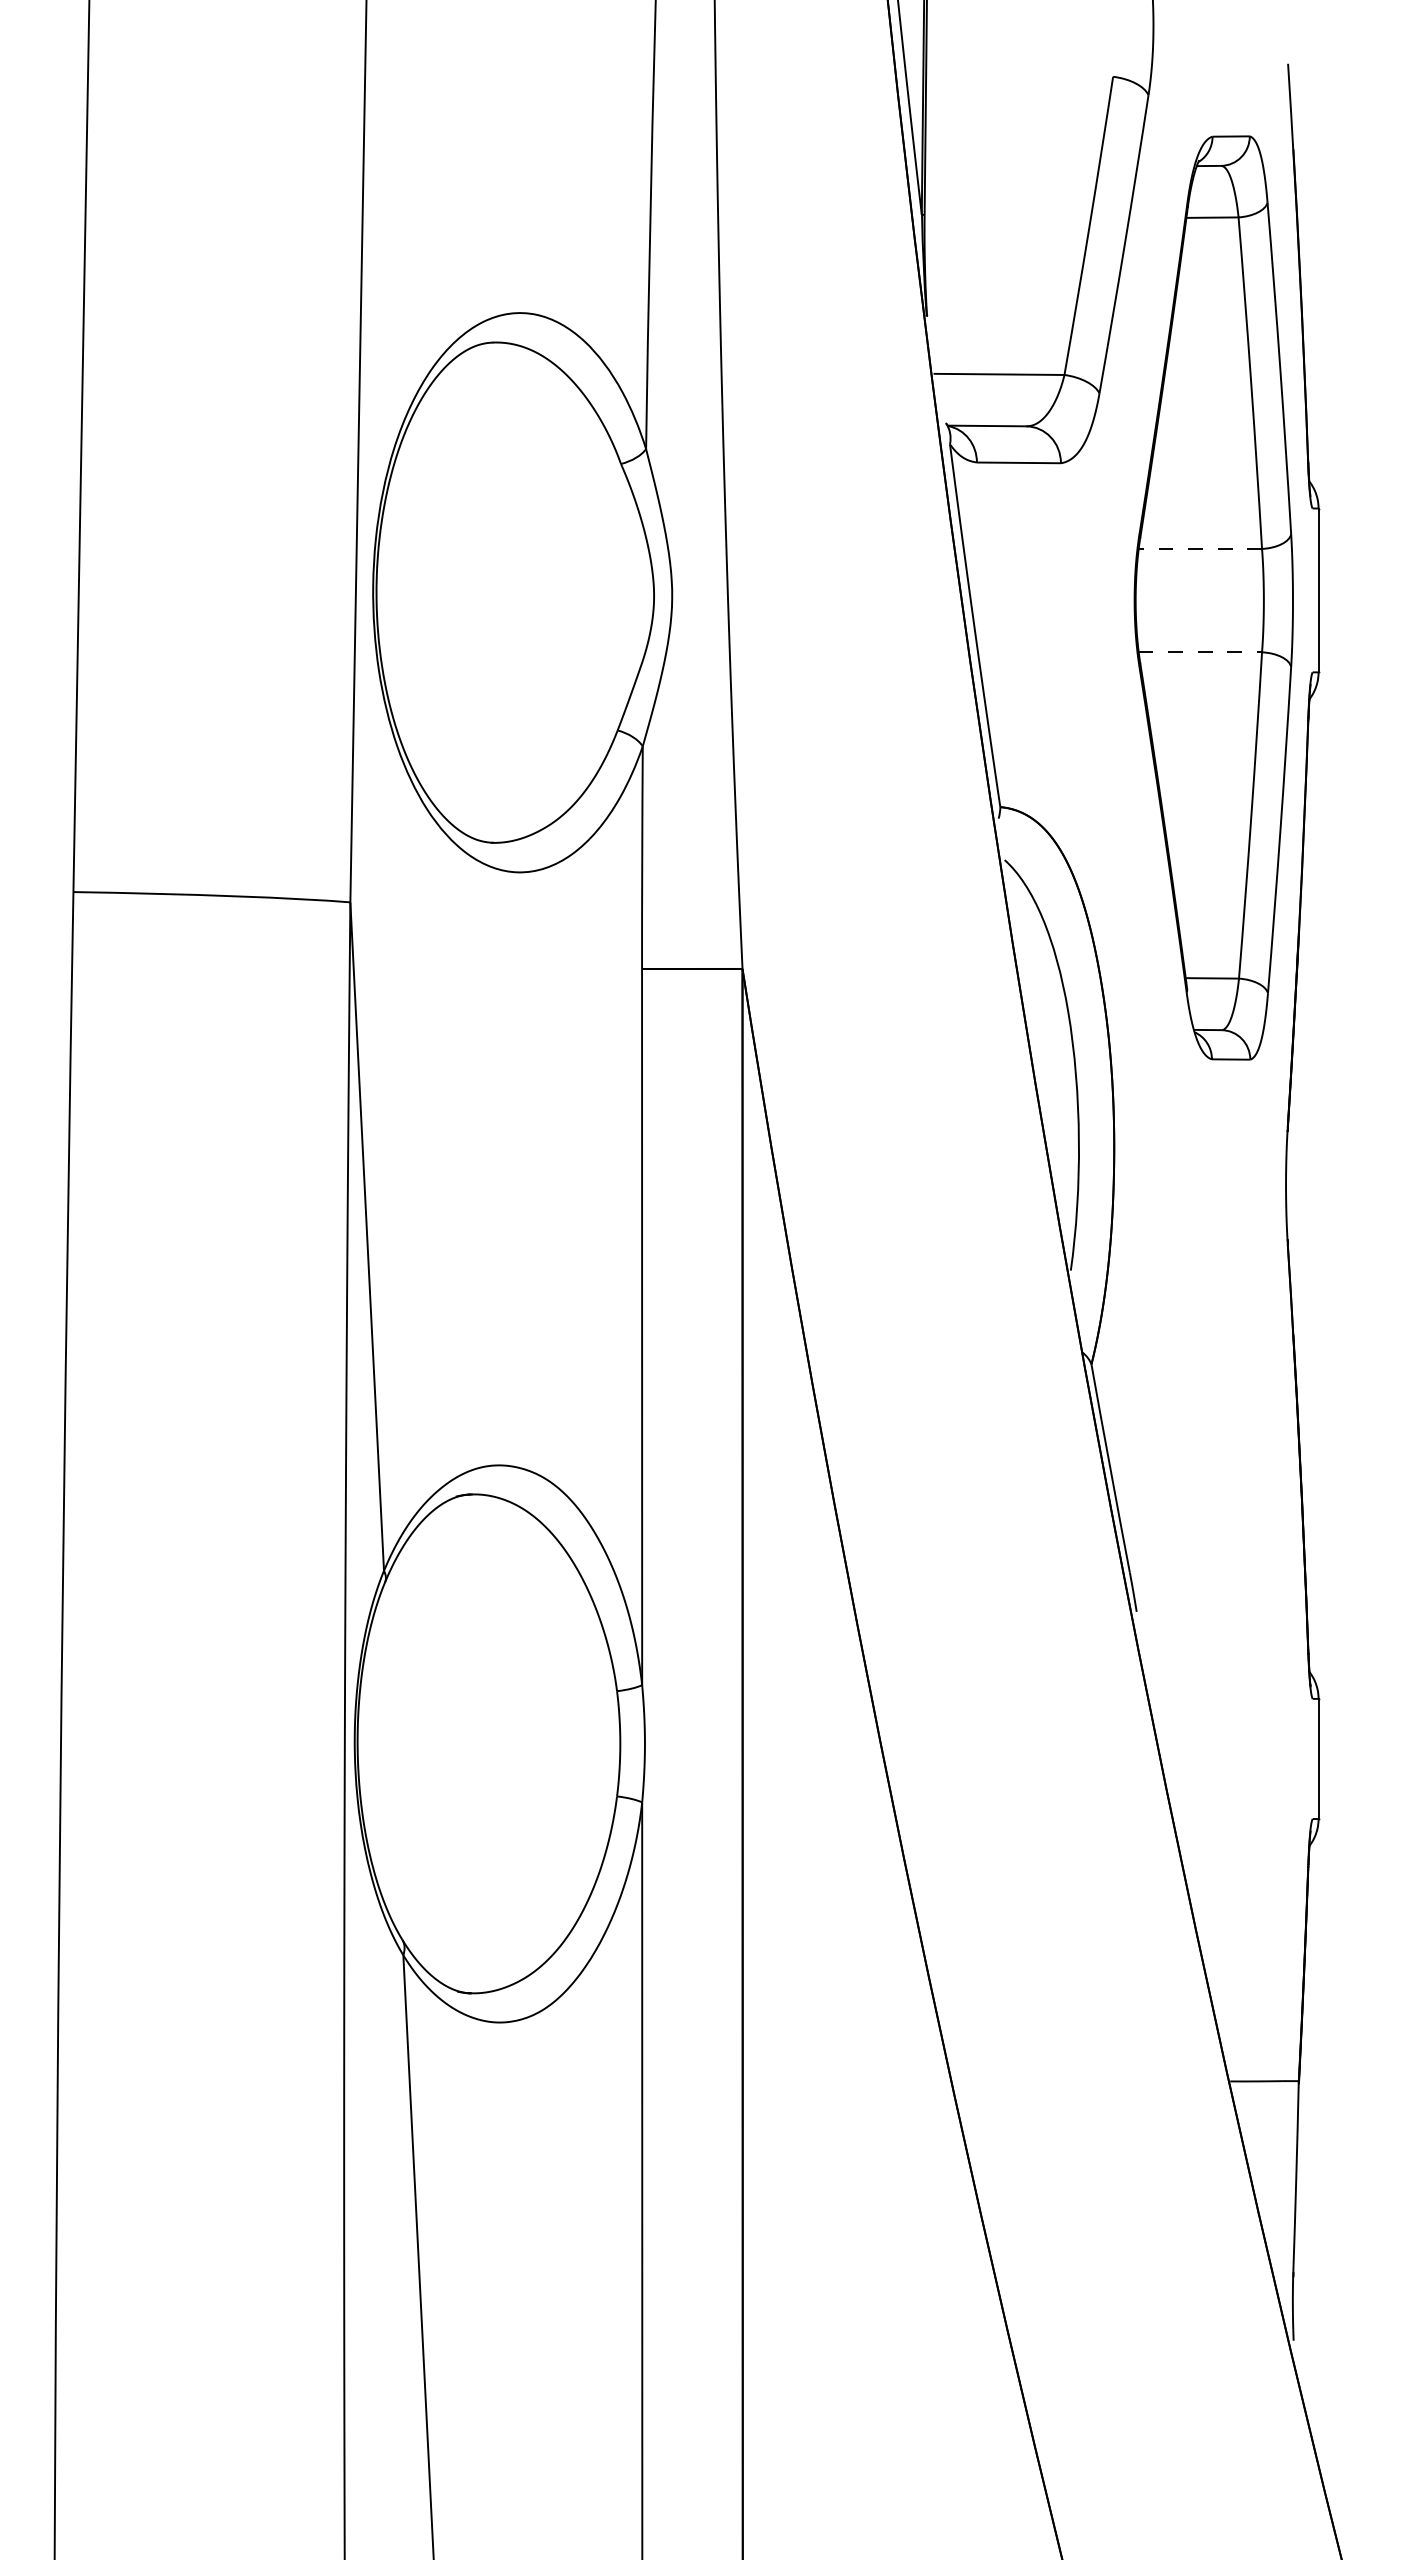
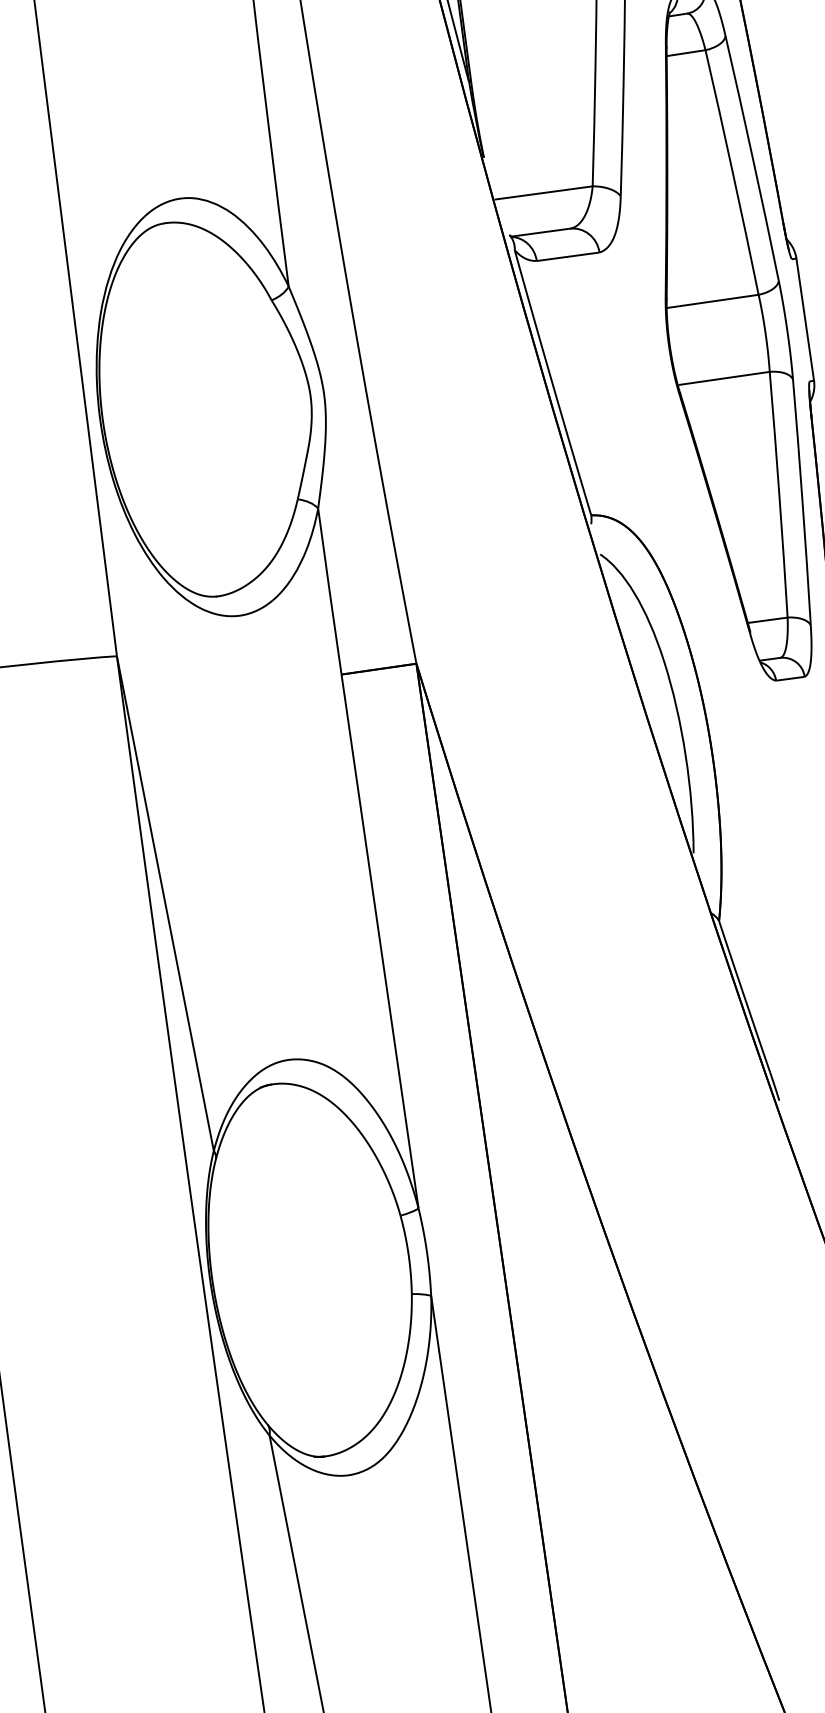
line: (1200, 548) -> (712, 301), dashed -> solid
line: (1200, 652) -> (723, 378), dashed -> solid

